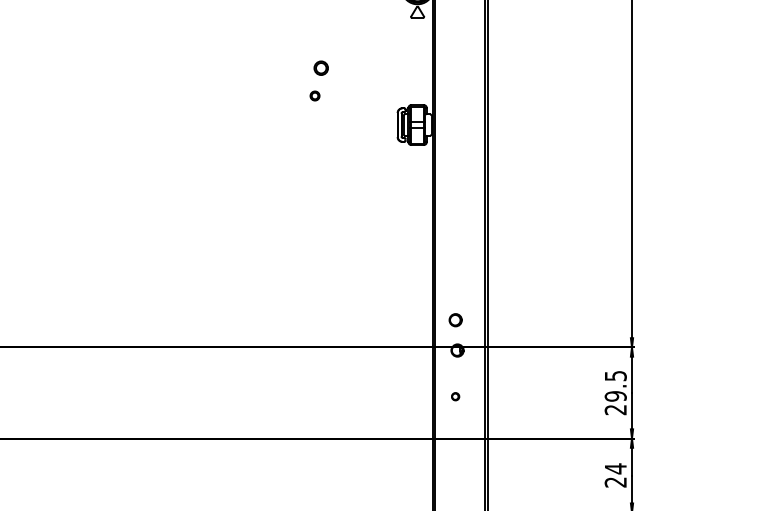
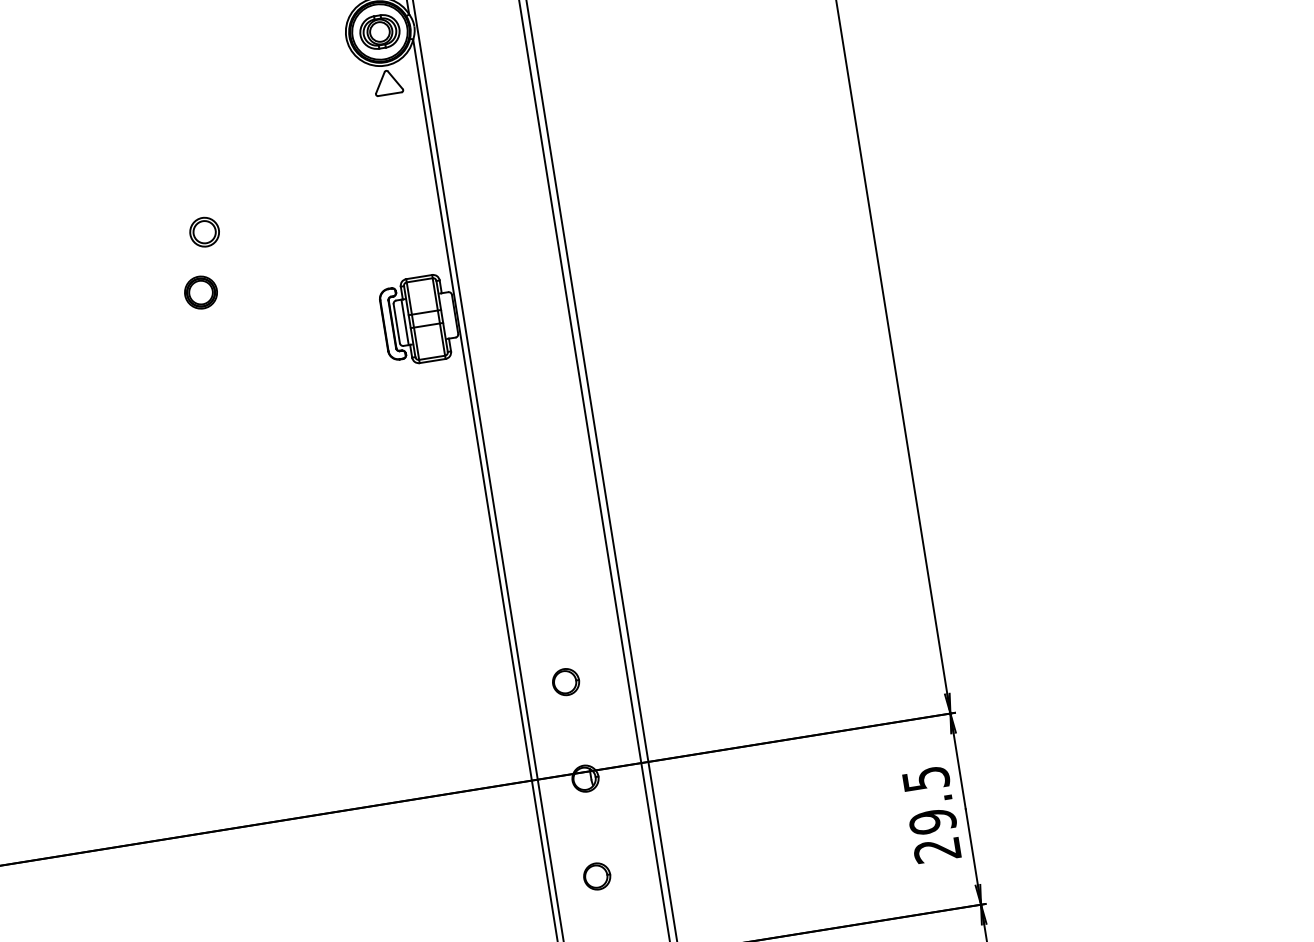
part: (314, 95) -> (199, 291), size x1.67
circle: (455, 320) -> (565, 682), moved
circle: (455, 396) -> (596, 875), size x1.67

